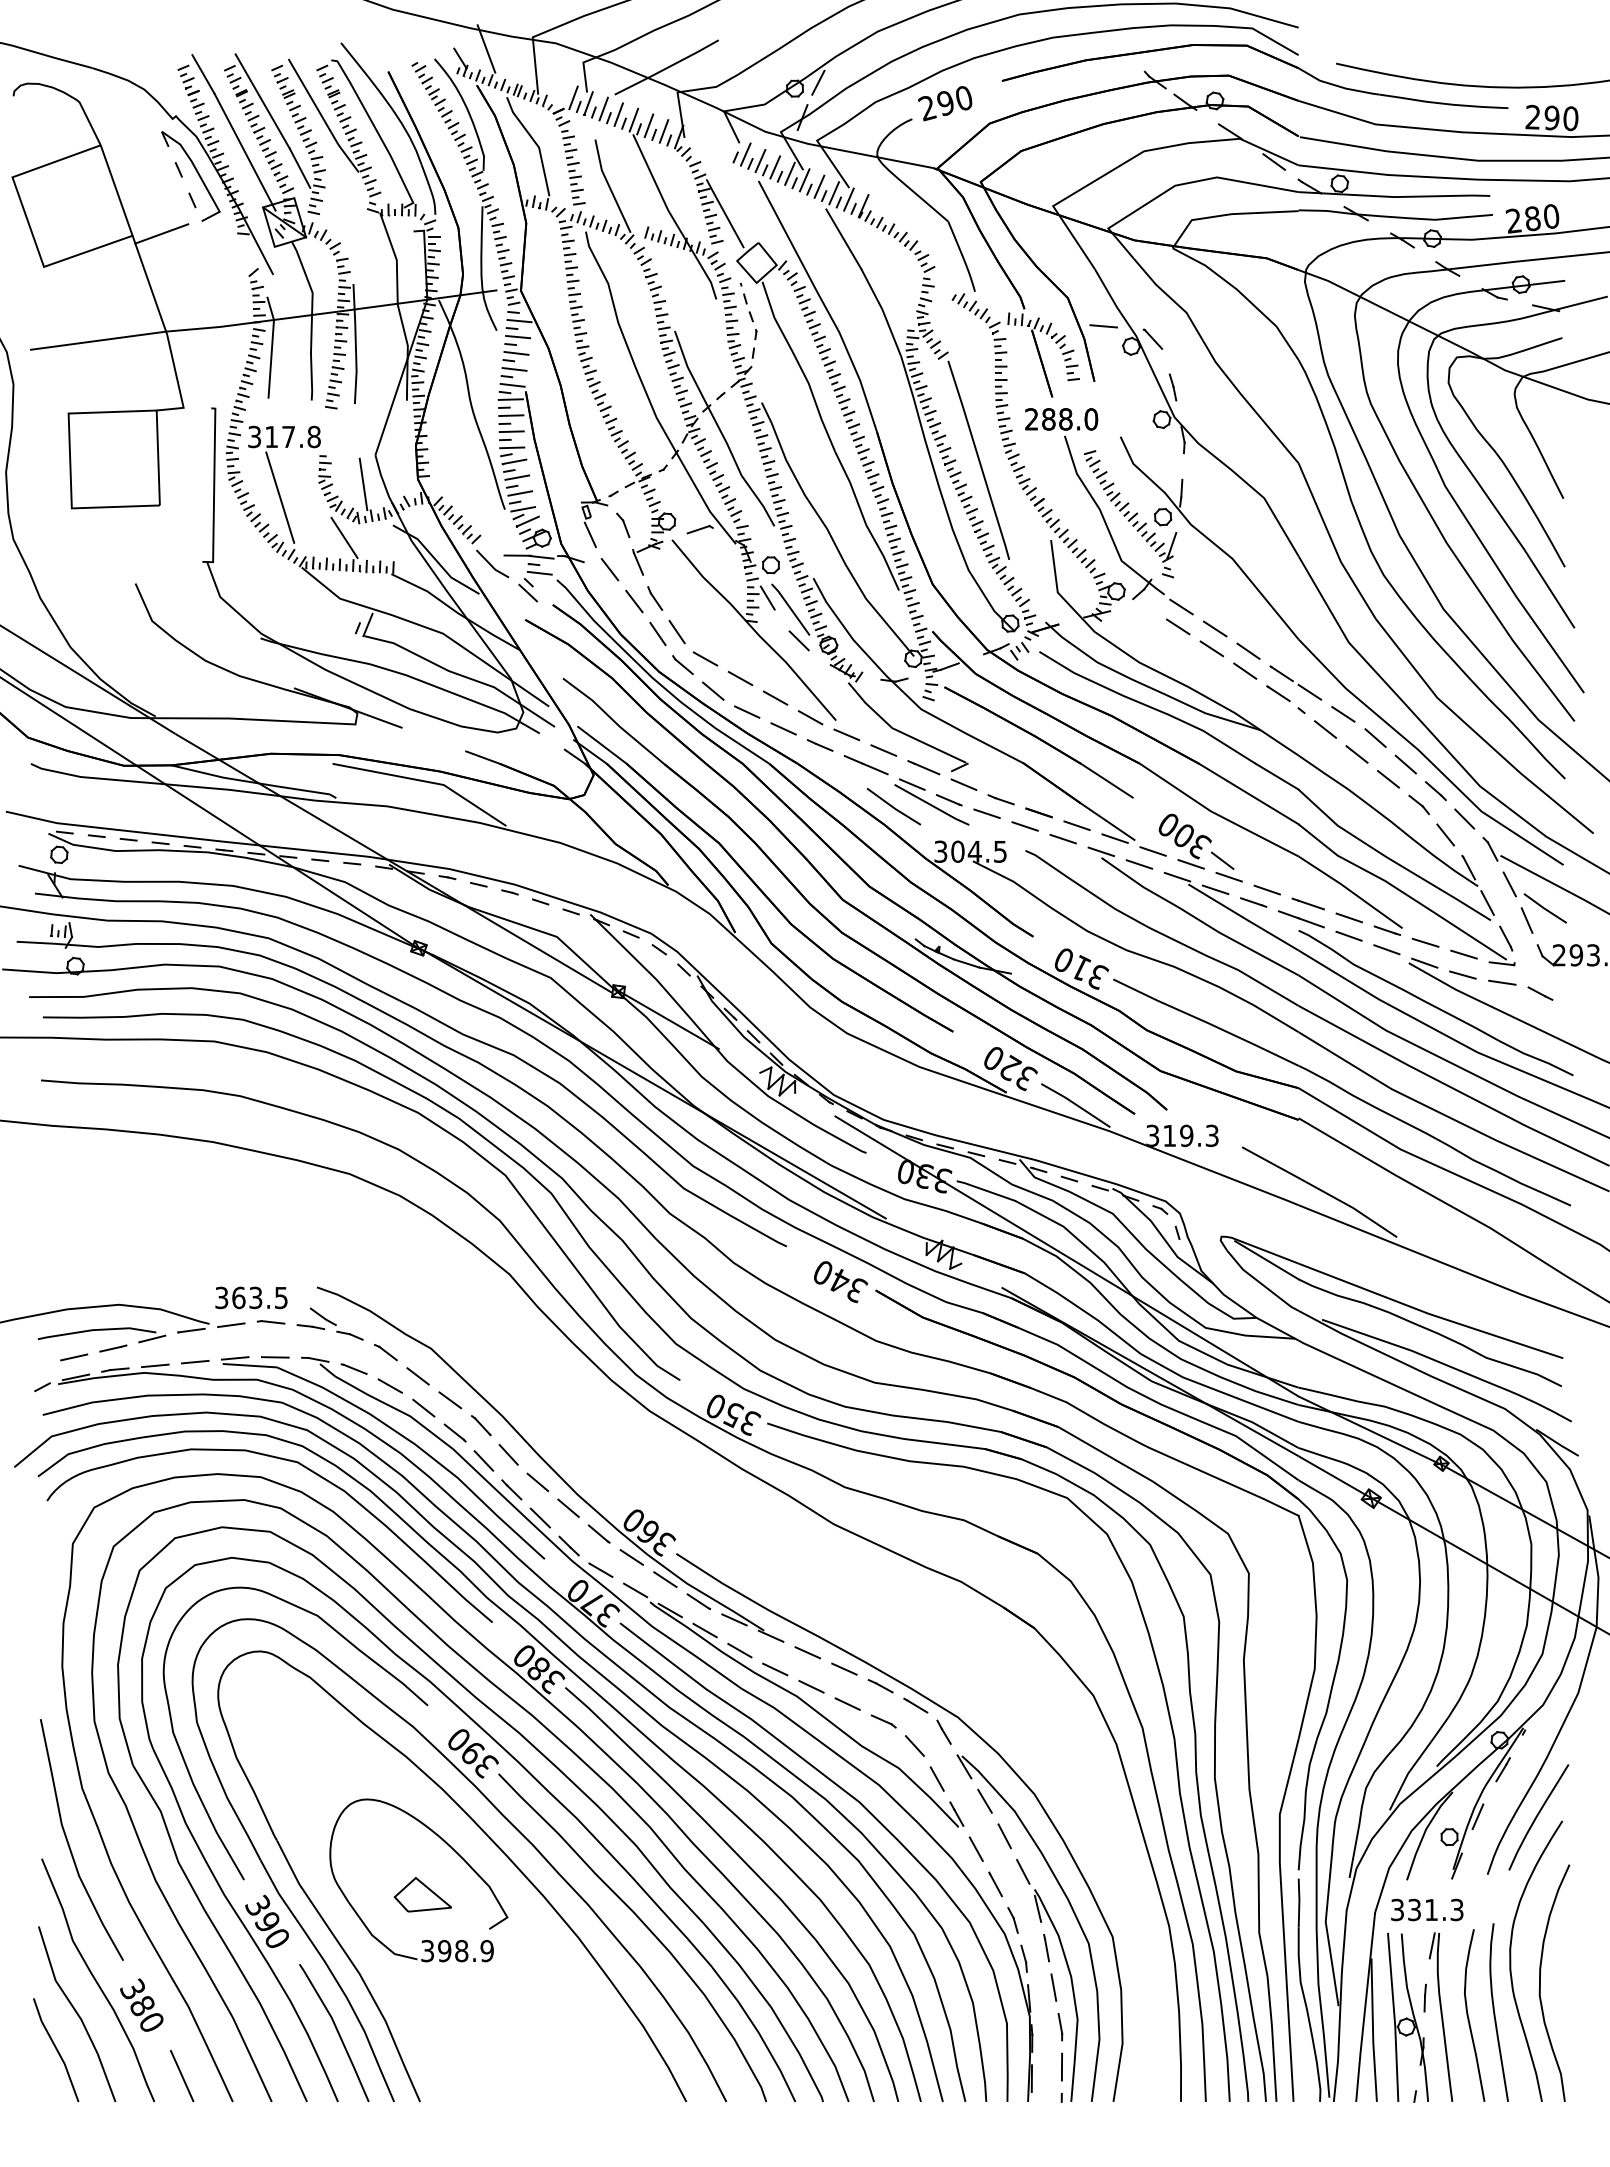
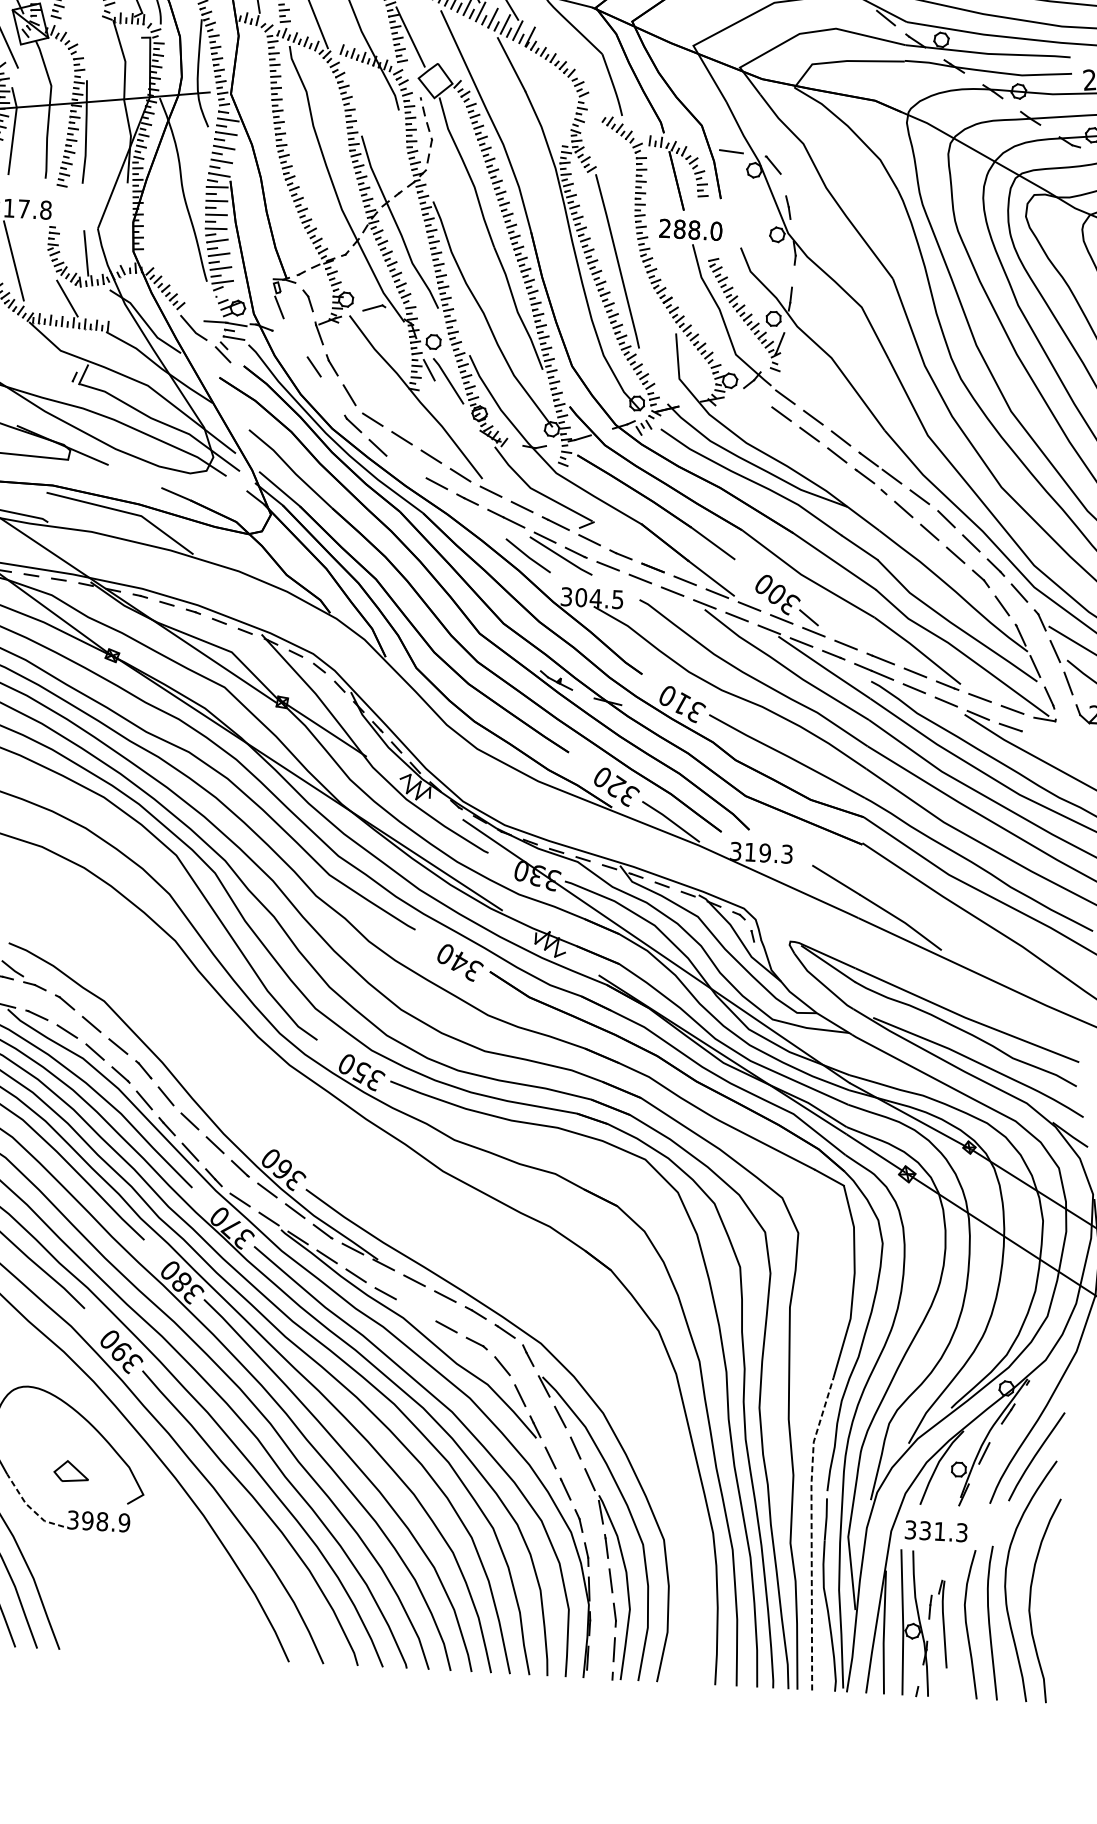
line: (527, 521) -> (225, 292), removed
line: (609, 569) -> (294, 338), removed
line: (657, 633) -> (332, 395), removed
line: (798, 640) -> (453, 408), removed
line: (747, 711) -> (406, 466), removed
line: (966, 963) -> (583, 694), removed
line: (1502, 982) -> (1044, 735), removed
line: (1540, 993) -> (1076, 746), removed
line: (811, 1686) -> (416, 1310), removed
part: (422, 1894) -> (71, 1471), size x0.7
line: (1282, 1917) -> (811, 1531), solid -> dashed
line: (376, 1938) -> (29, 1506), solid -> dashed
part: (1440, 2016) -> (942, 1623), size x0.6

